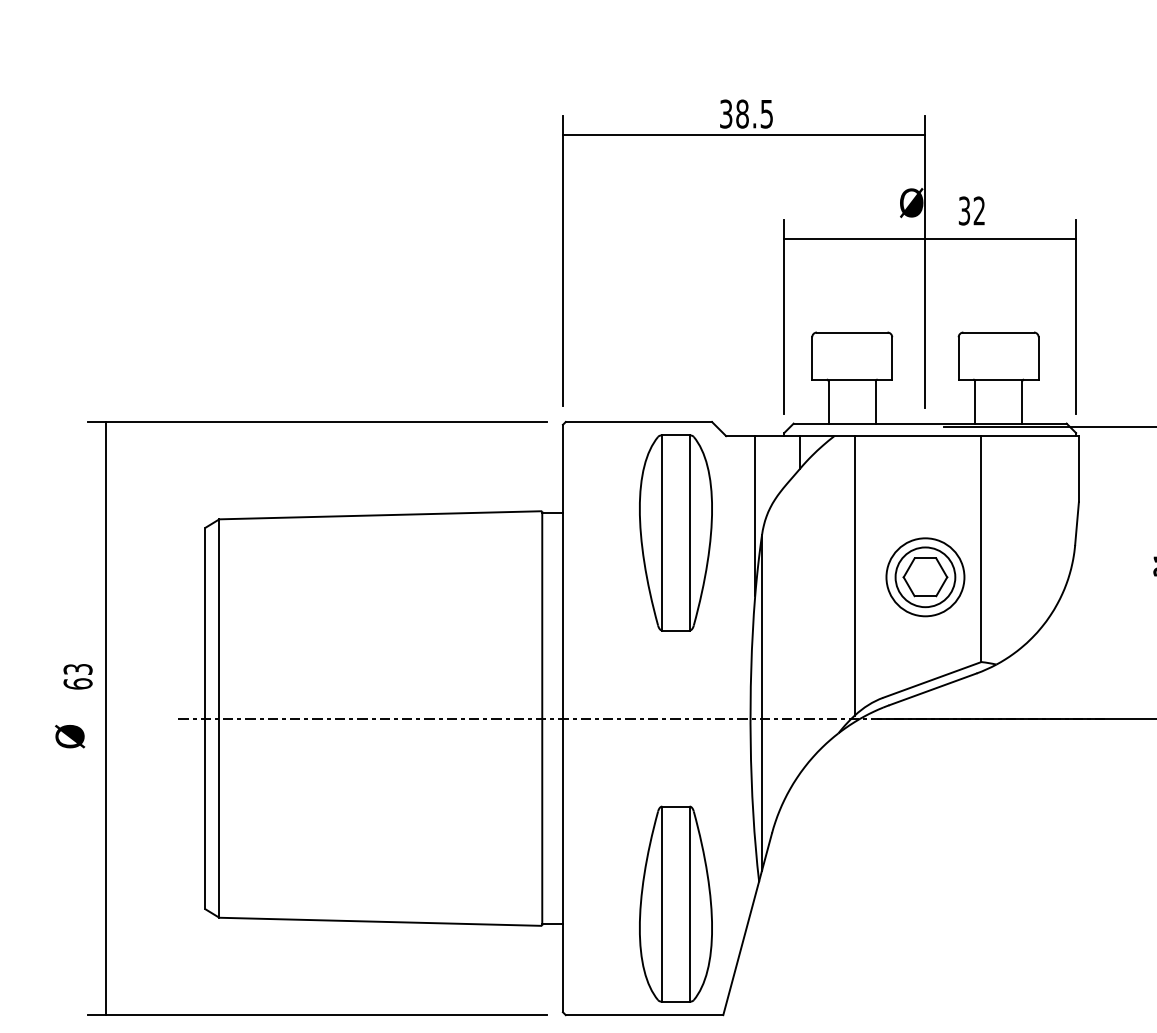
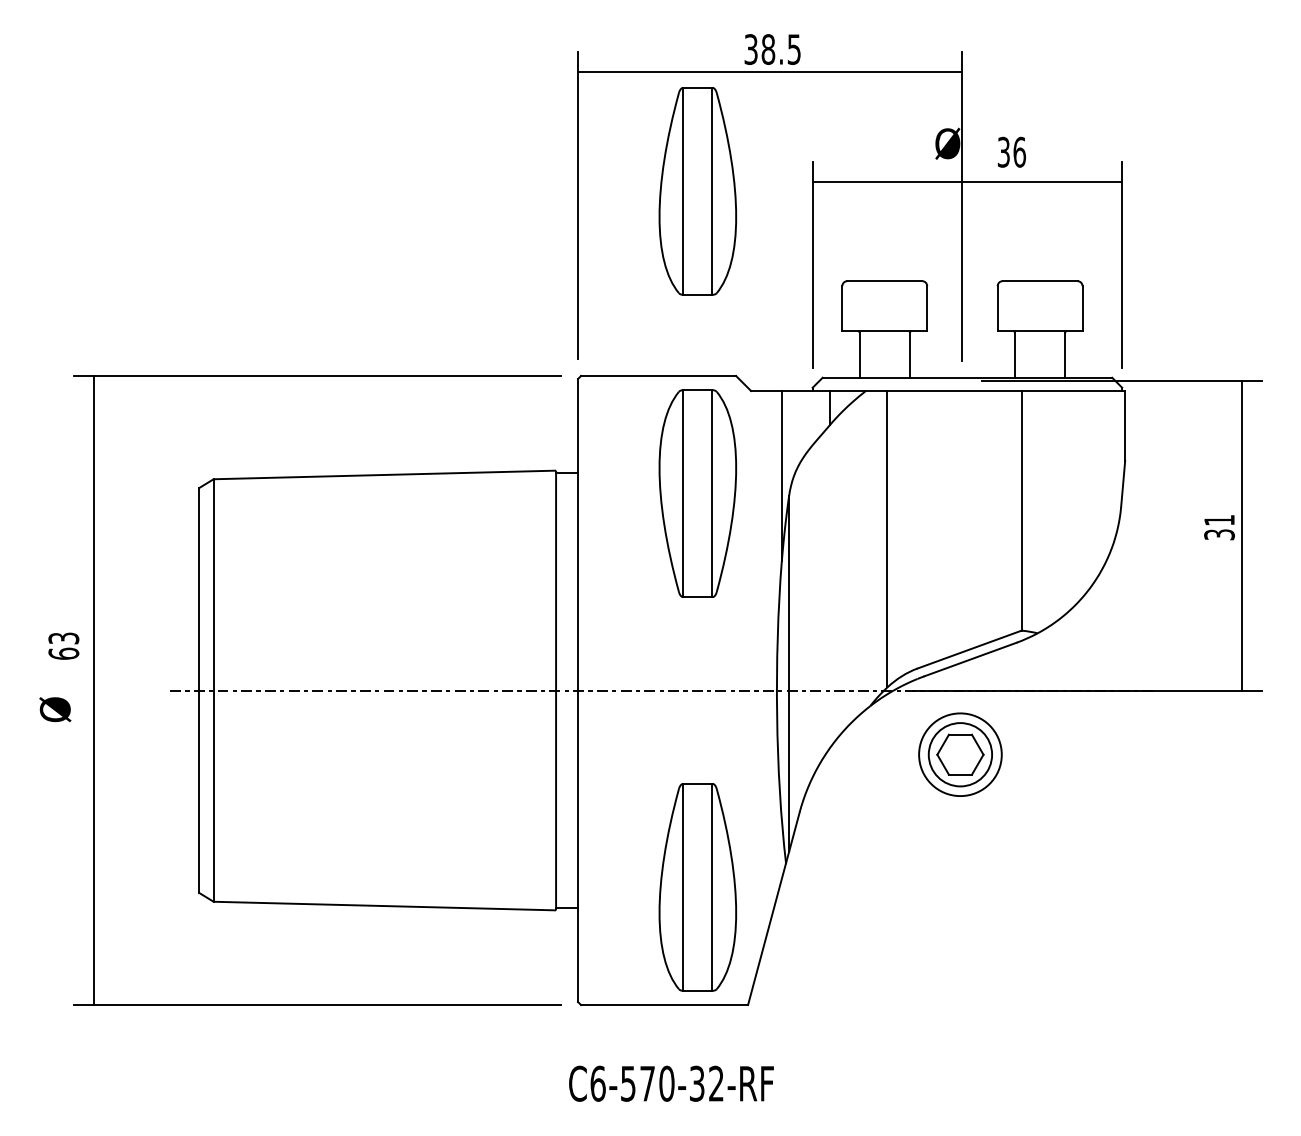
text: (979, 210) -> (1019, 151), 32 -> 36
part: (675, 247) -> (697, 191), added
part: (925, 577) -> (960, 754), moved

